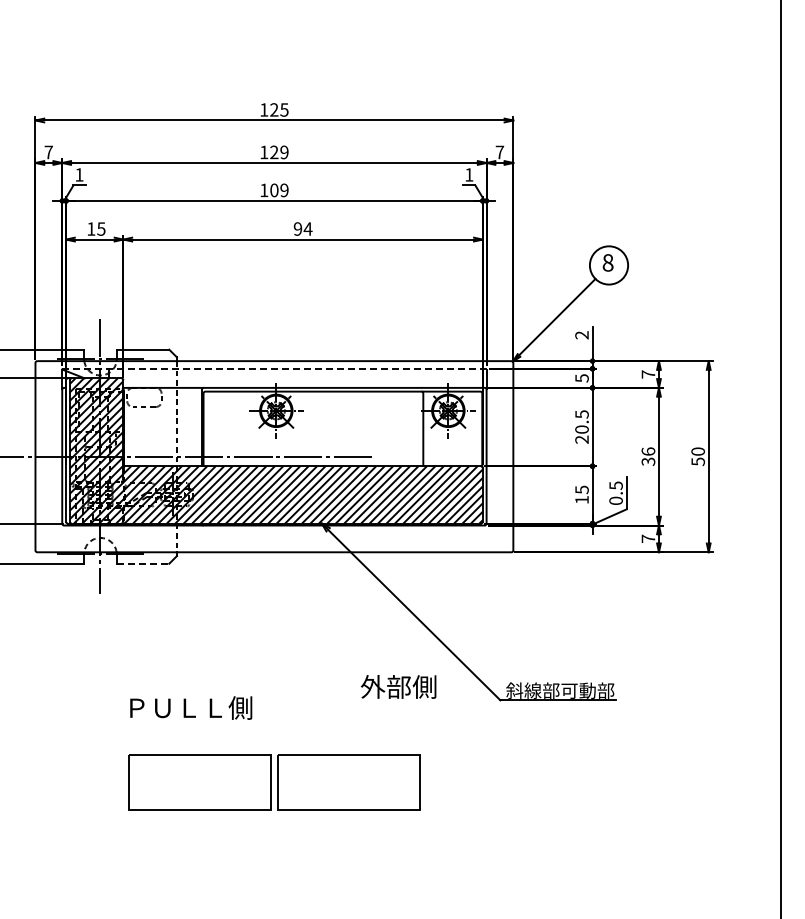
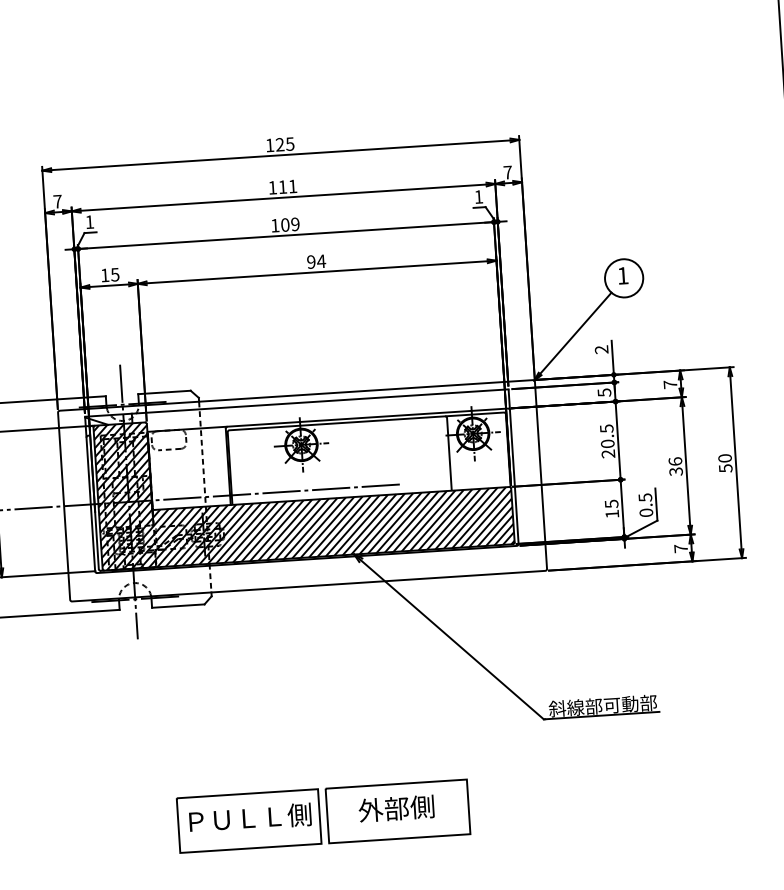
text: (279, 152) -> (287, 186), 129 -> 111
text: (607, 262) -> (622, 275), 8 -> 1
line: (274, 368) -> (296, 402), dashed -> solid
line: (143, 563) -> (178, 605), dashed -> solid
text: (398, 686) -> (396, 808), moved
text: (191, 707) -> (250, 817), moved

